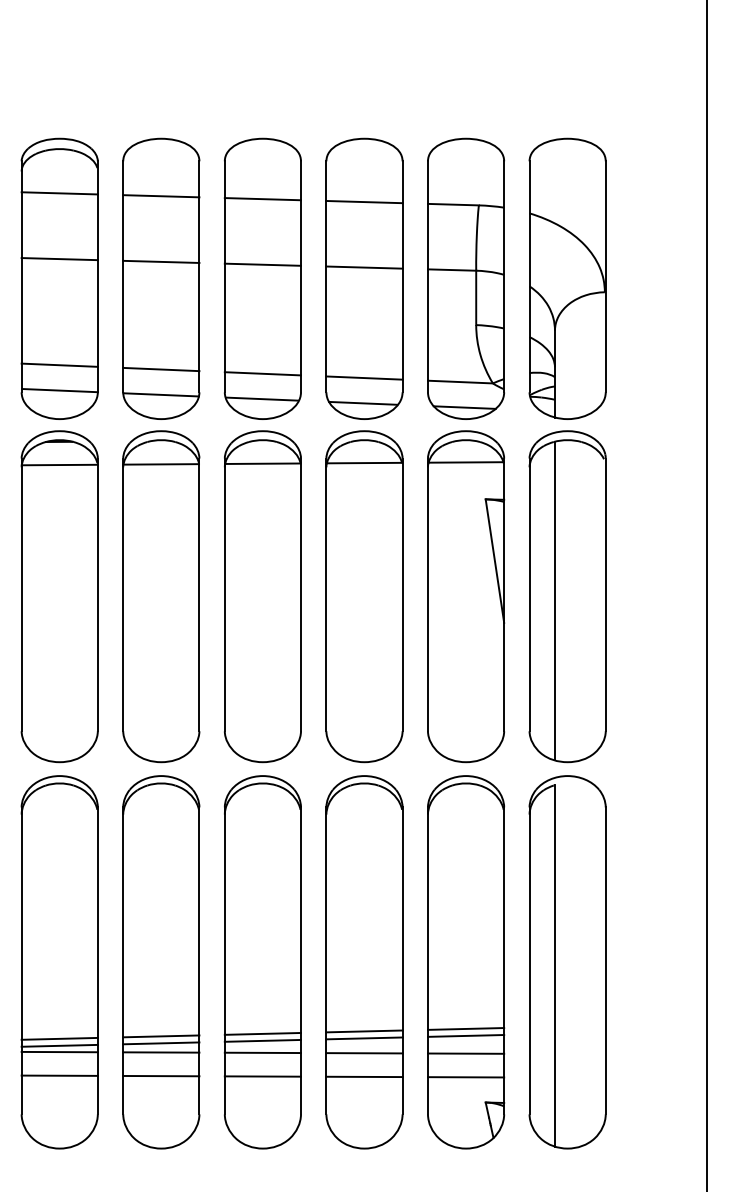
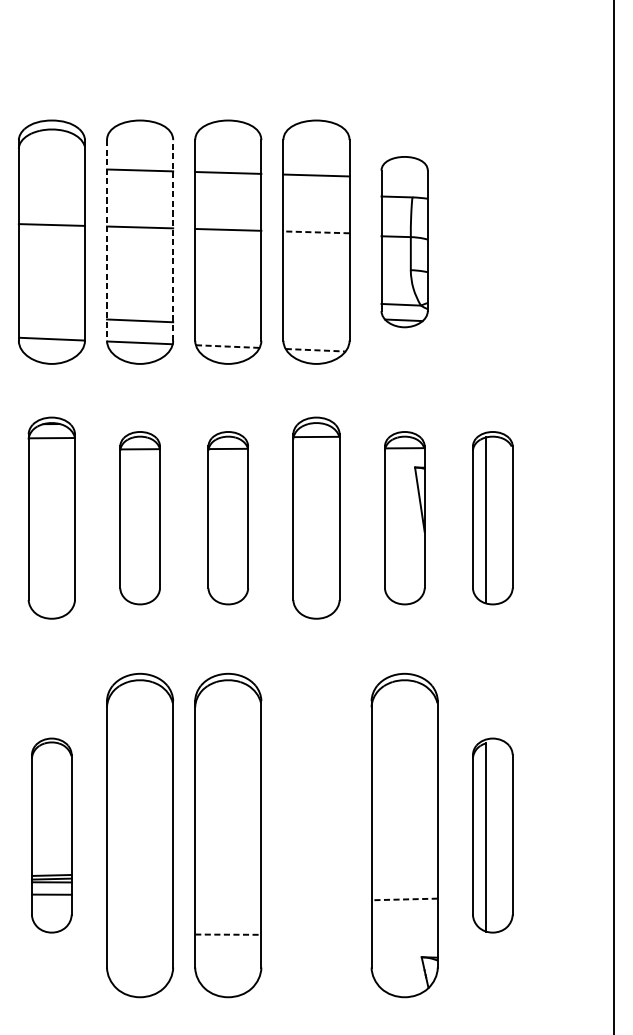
line: (59, 193) -> (51, 168), removed
line: (364, 267) -> (316, 232), solid -> dashed
line: (199, 276) -> (173, 240), solid -> dashed
line: (123, 277) -> (107, 240), solid -> dashed
part: (465, 278) -> (404, 241), size x0.7
part: (567, 278) -> (492, 241), removed
line: (59, 364) -> (51, 316), removed
line: (262, 373) -> (227, 324), removed
line: (364, 377) -> (316, 327), removed
line: (262, 399) -> (227, 346), solid -> dashed
line: (363, 403) -> (315, 350), solid -> dashed
part: (59, 596) -> (51, 517), size x0.7
part: (161, 596) -> (140, 517), size x0.6
part: (262, 596) -> (227, 517), size x0.6
part: (364, 596) -> (316, 517), size x0.7
part: (466, 596) -> (405, 517), size x0.6
part: (567, 596) -> (492, 517), size x0.6
part: (59, 962) -> (51, 835), size x0.6
part: (364, 962) -> (316, 835), removed
part: (567, 962) -> (492, 835), size x0.6
line: (465, 1028) -> (404, 892), removed
line: (262, 1033) -> (227, 897), removed
line: (465, 1035) -> (404, 899), solid -> dashed
line: (161, 1036) -> (140, 899), removed
line: (262, 1040) -> (227, 903), removed
line: (161, 1043) -> (140, 906), removed
line: (161, 1052) -> (140, 913), removed
line: (262, 1052) -> (227, 913), removed
line: (465, 1053) -> (404, 914), removed
line: (161, 1075) -> (140, 933), removed
line: (263, 1076) -> (228, 934), solid -> dashed
line: (465, 1077) -> (404, 935), removed

